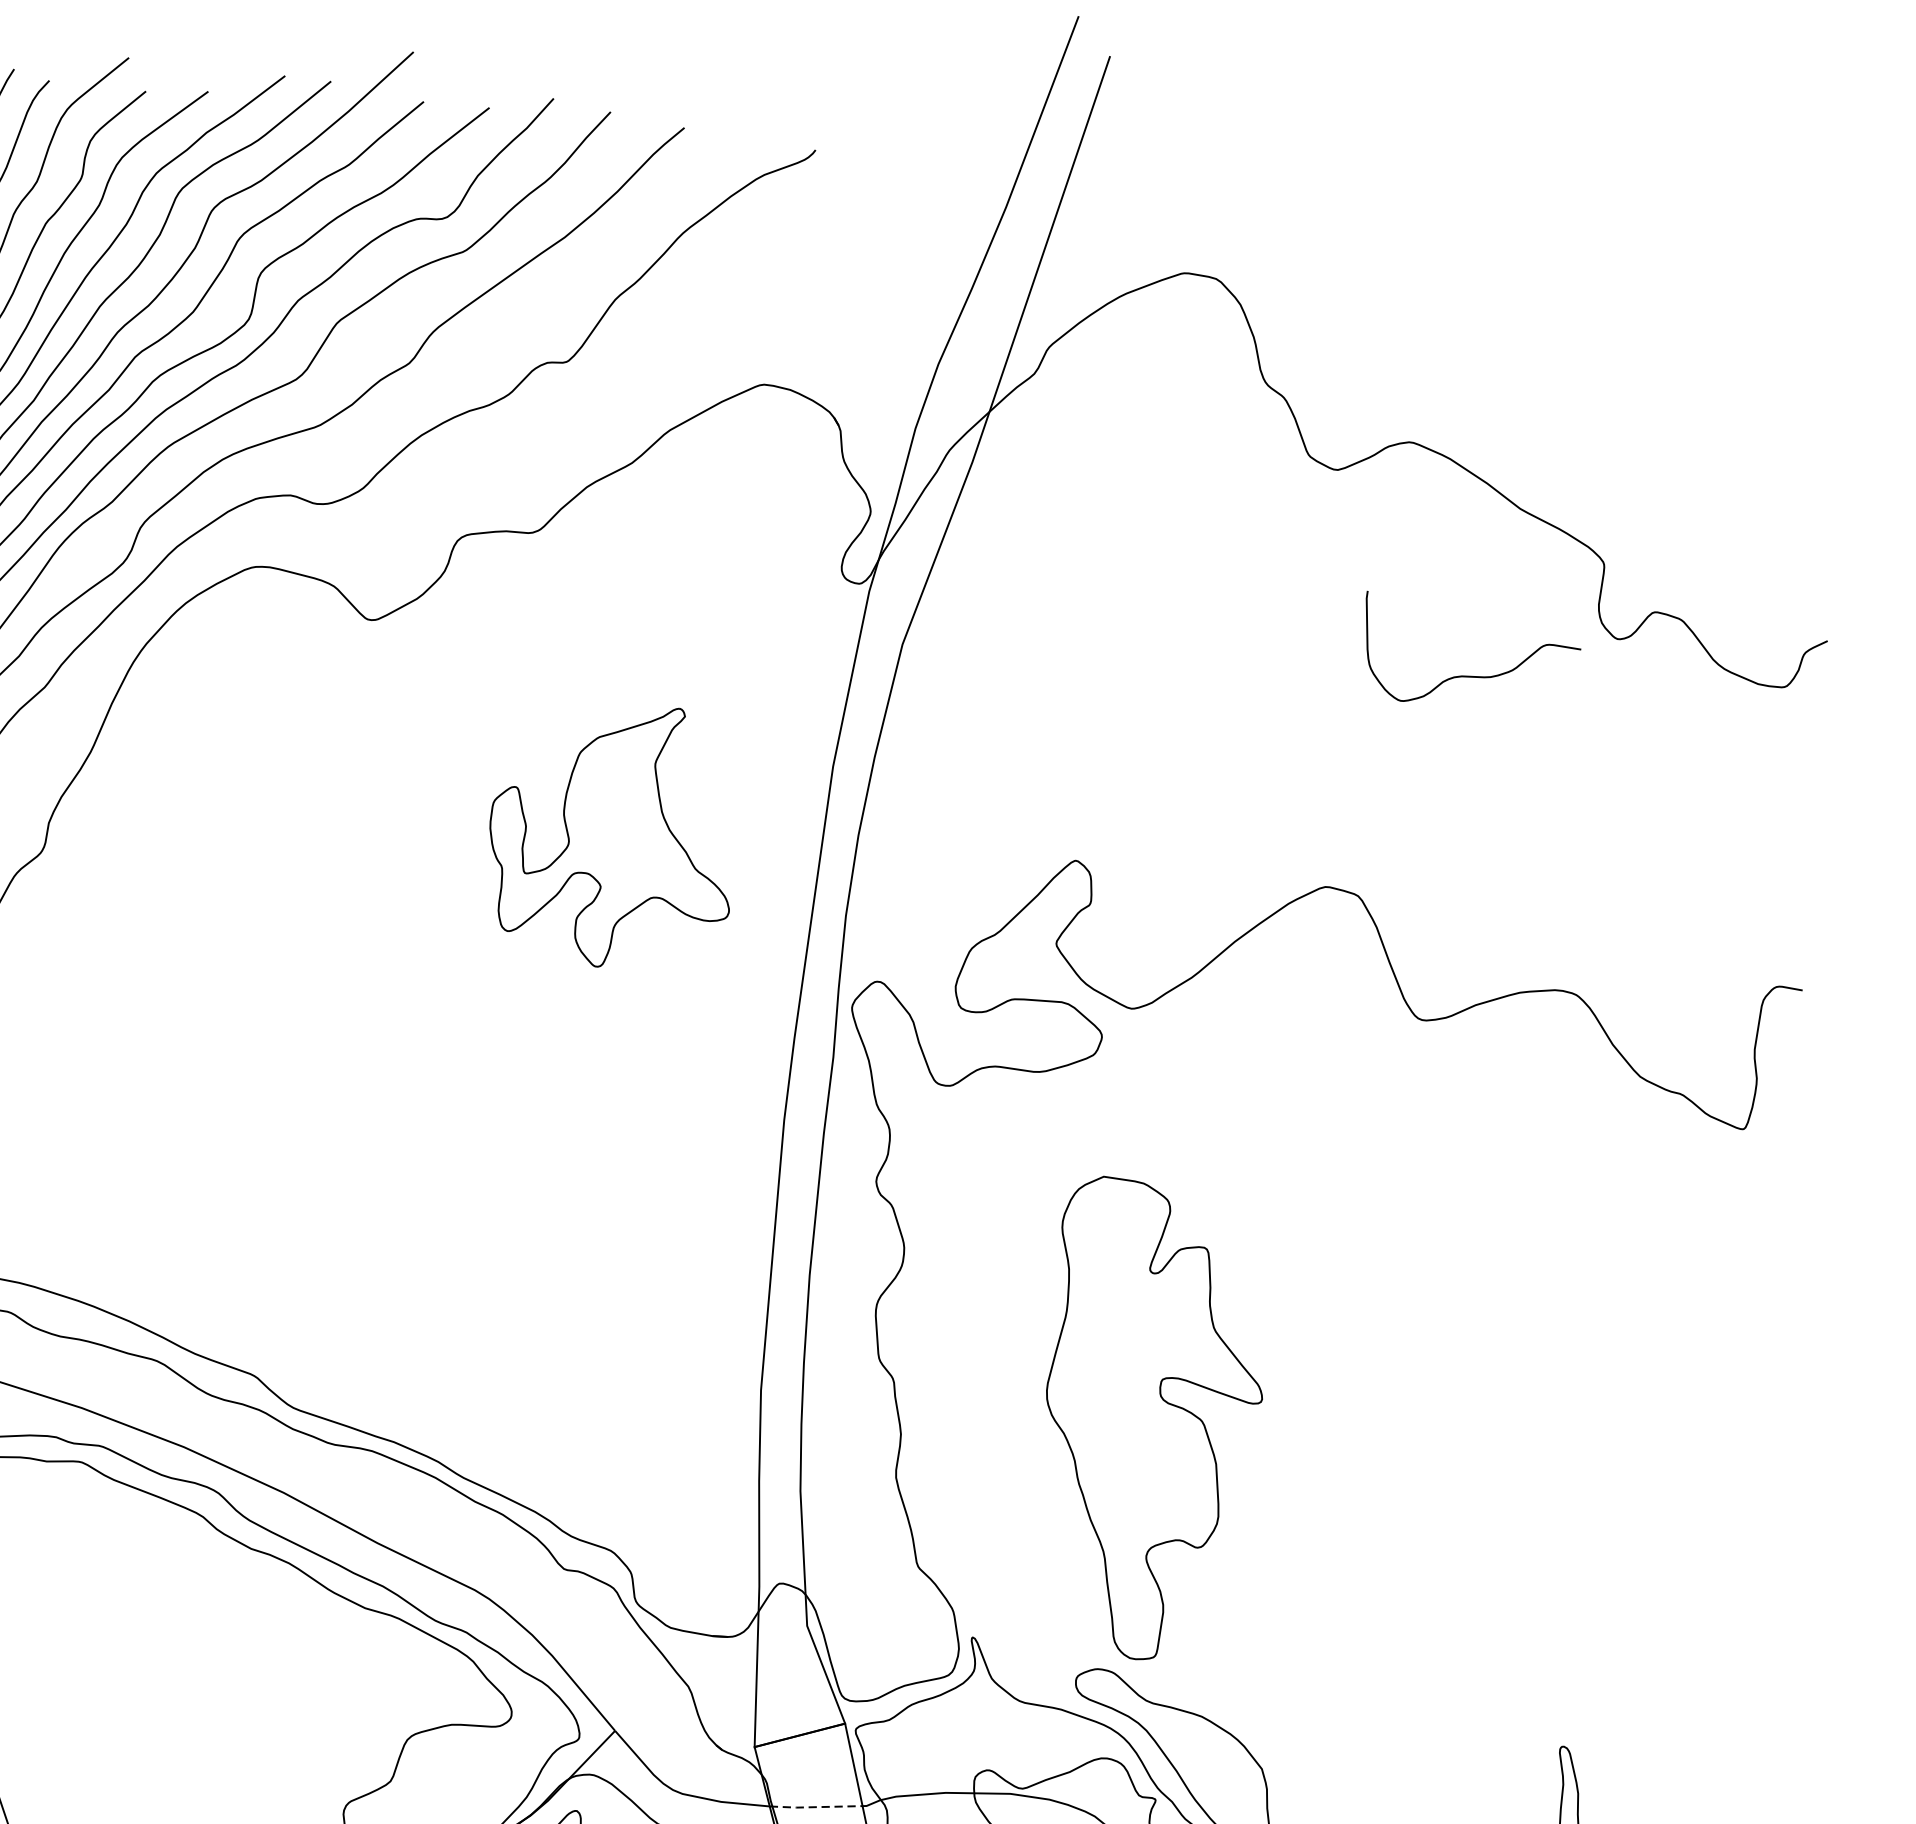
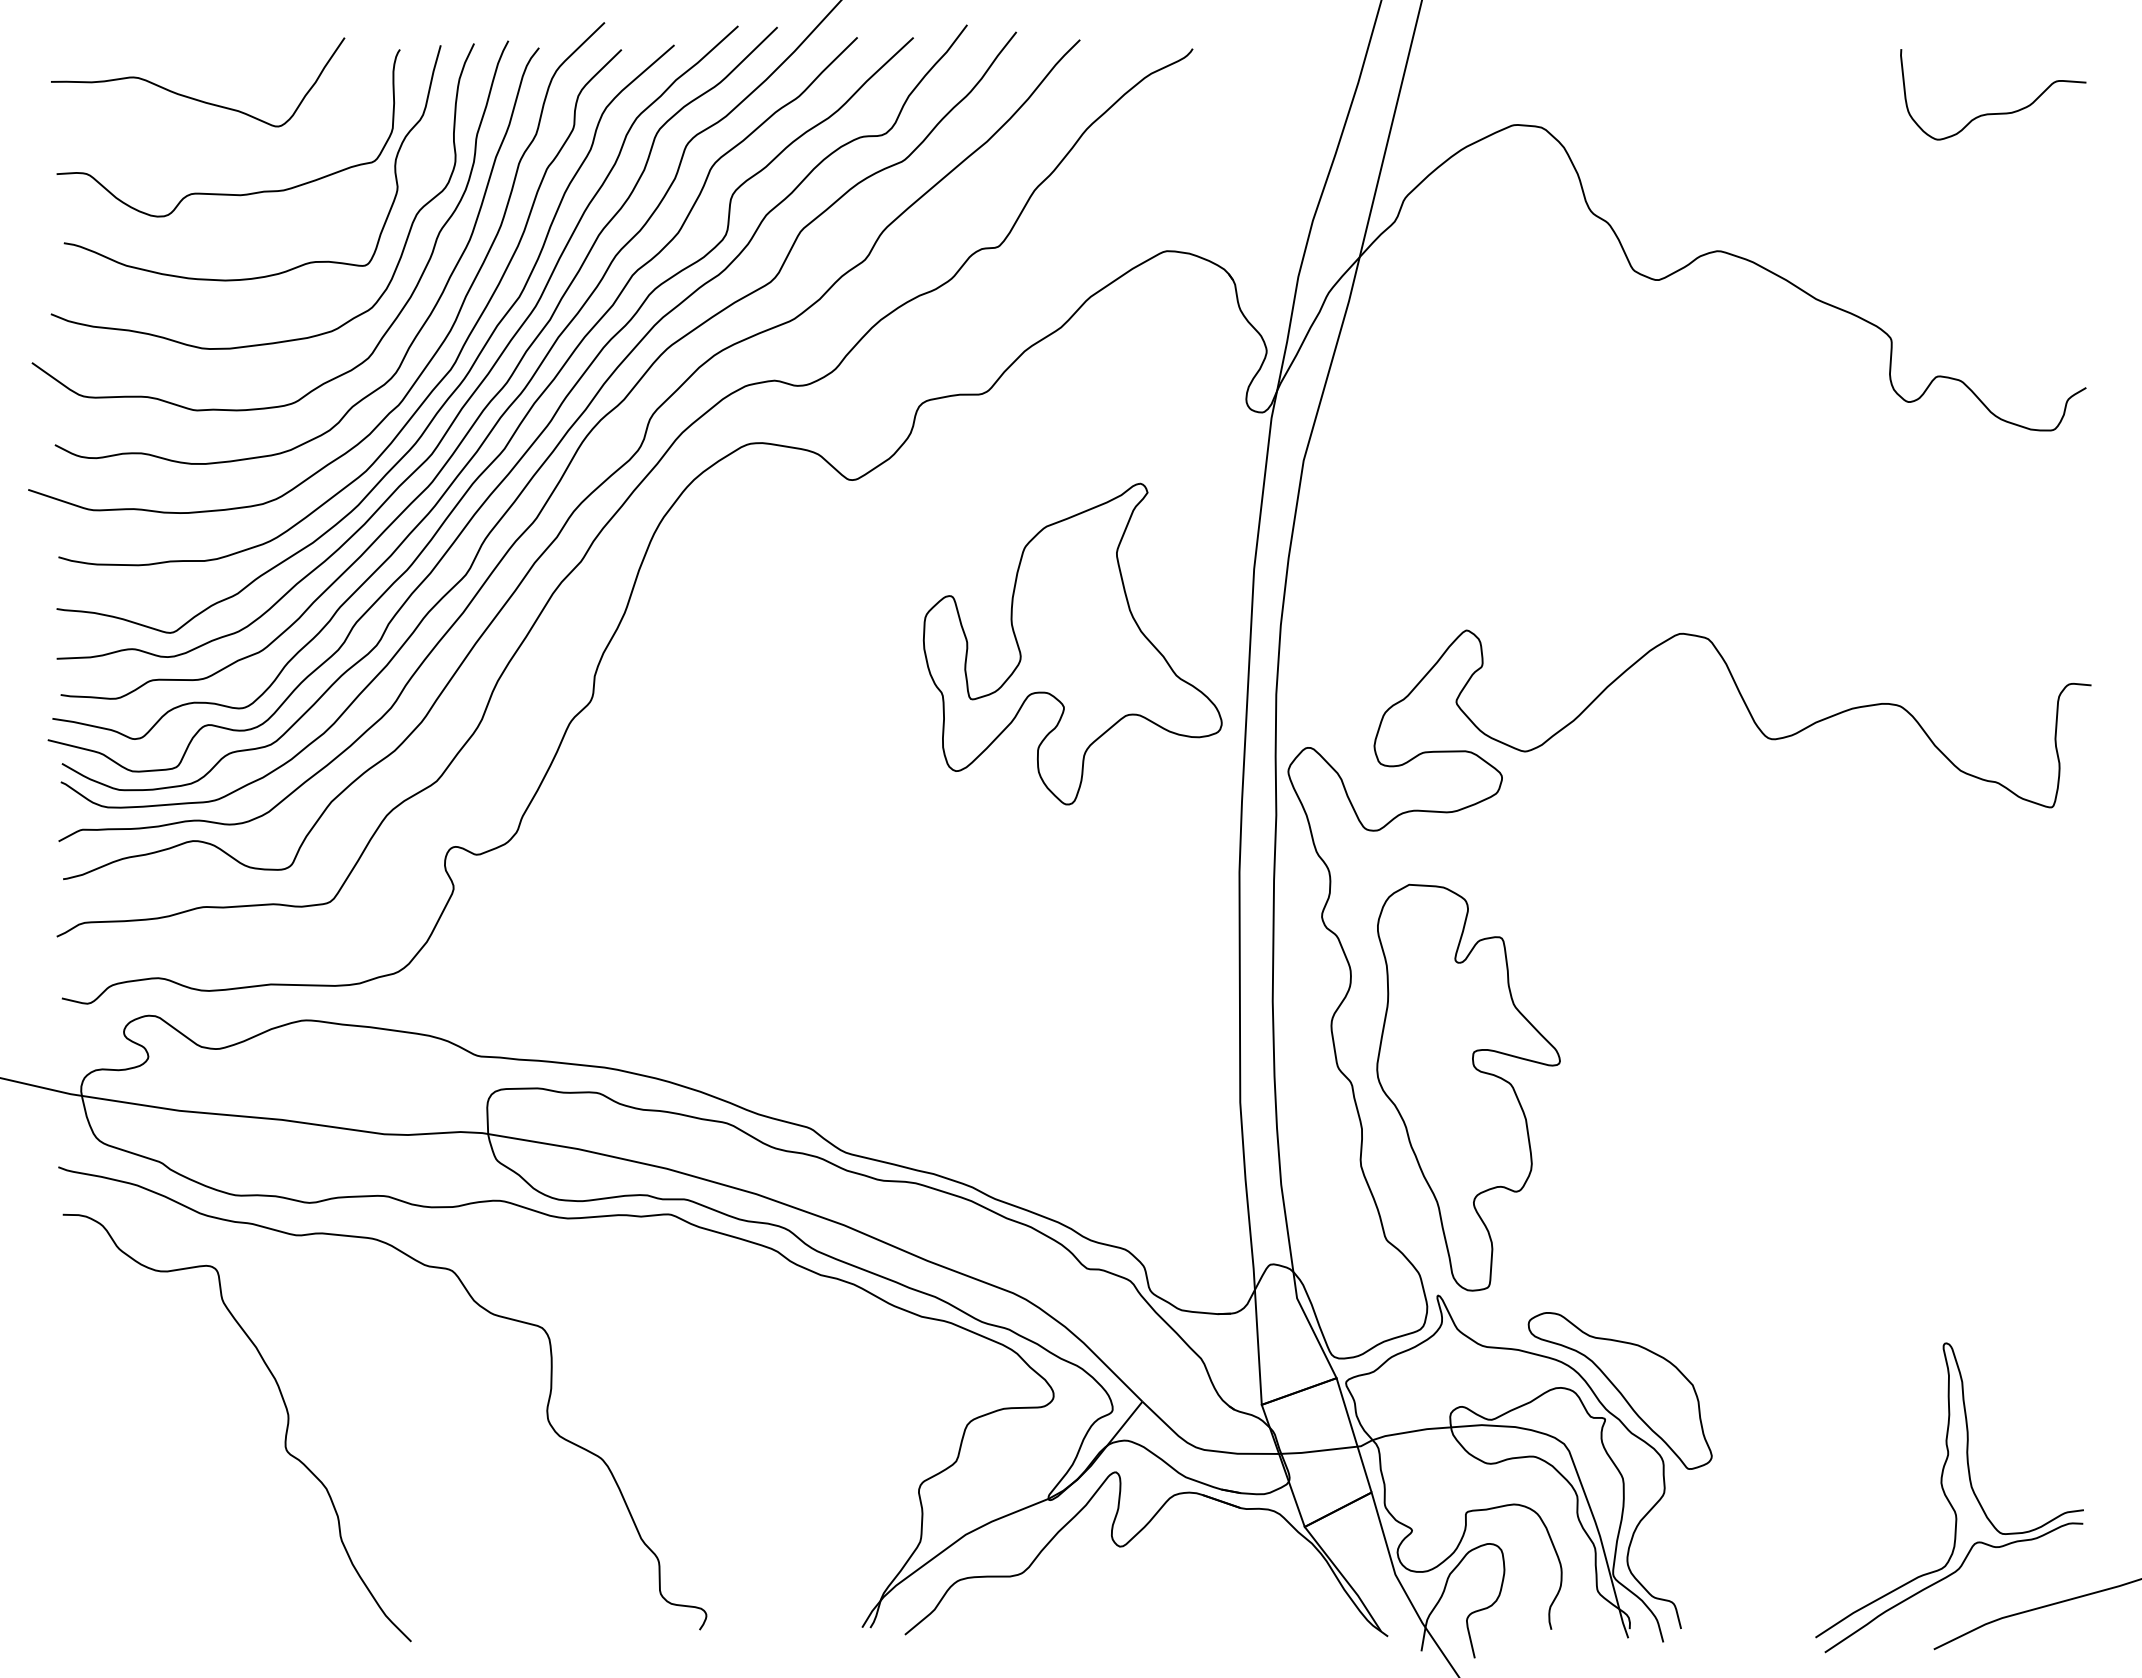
curve: (1475, 675) -> (1998, 112), moved
part: (612, 834) -> (1072, 643), size x1.43
part: (1152, 1420) -> (1468, 1087), moved
line: (816, 1807) -> (1318, 1451), dashed -> solid

